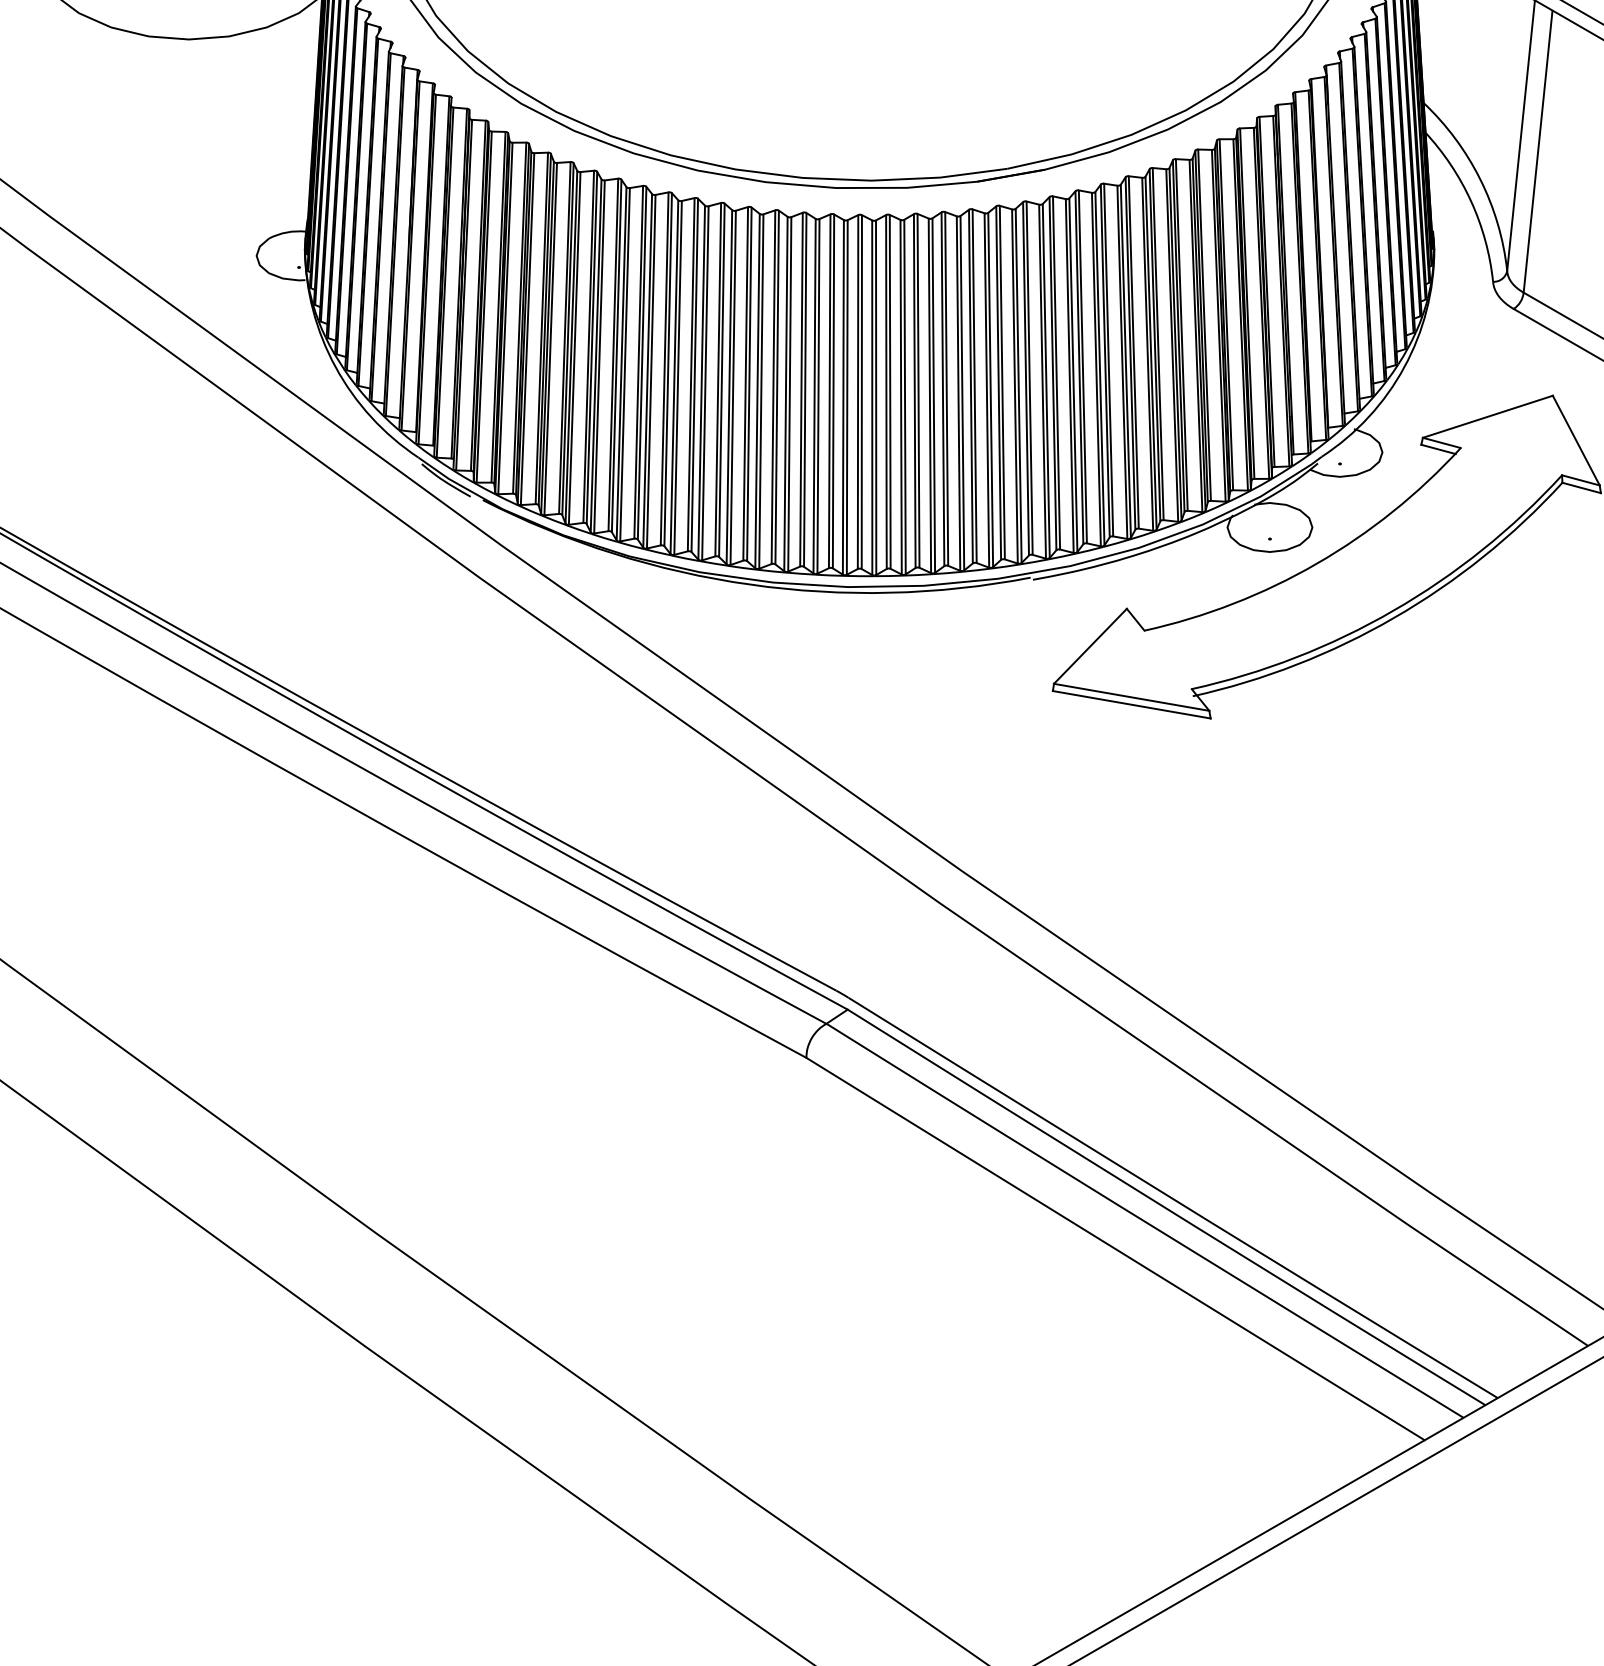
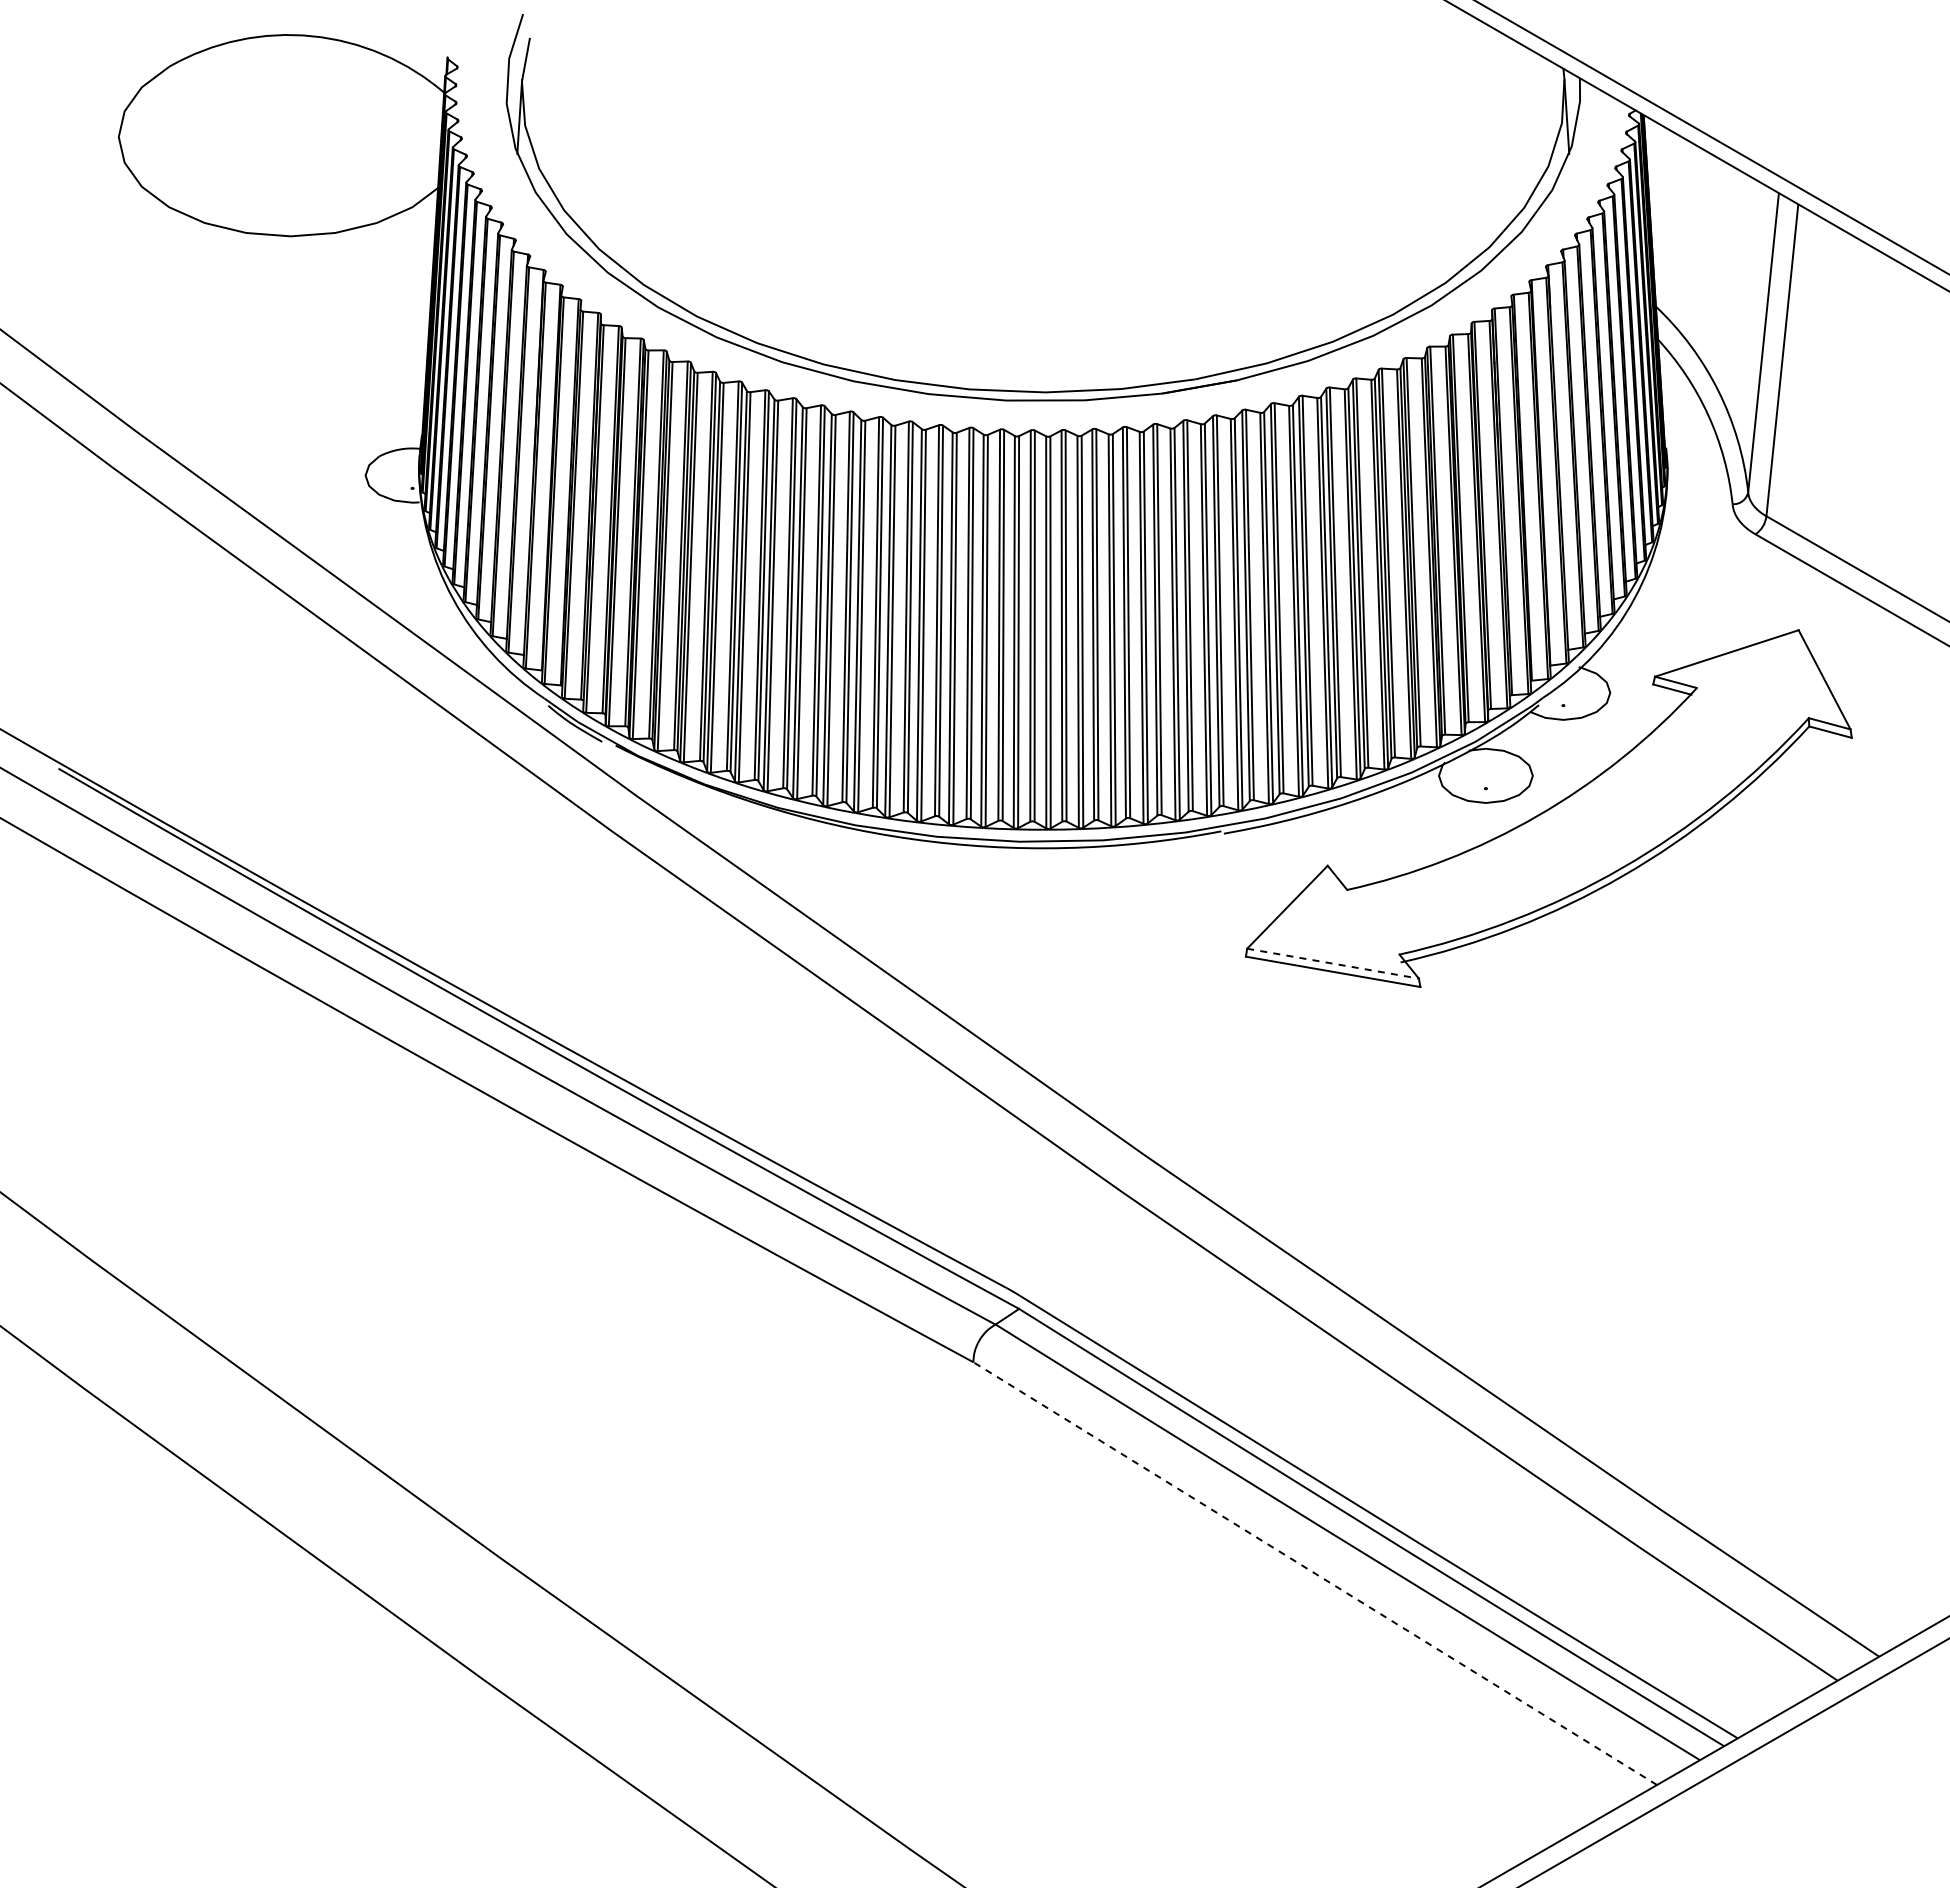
line: (1132, 697) -> (1333, 963), solid -> dashed
line: (1115, 1248) -> (1315, 1573), solid -> dashed

